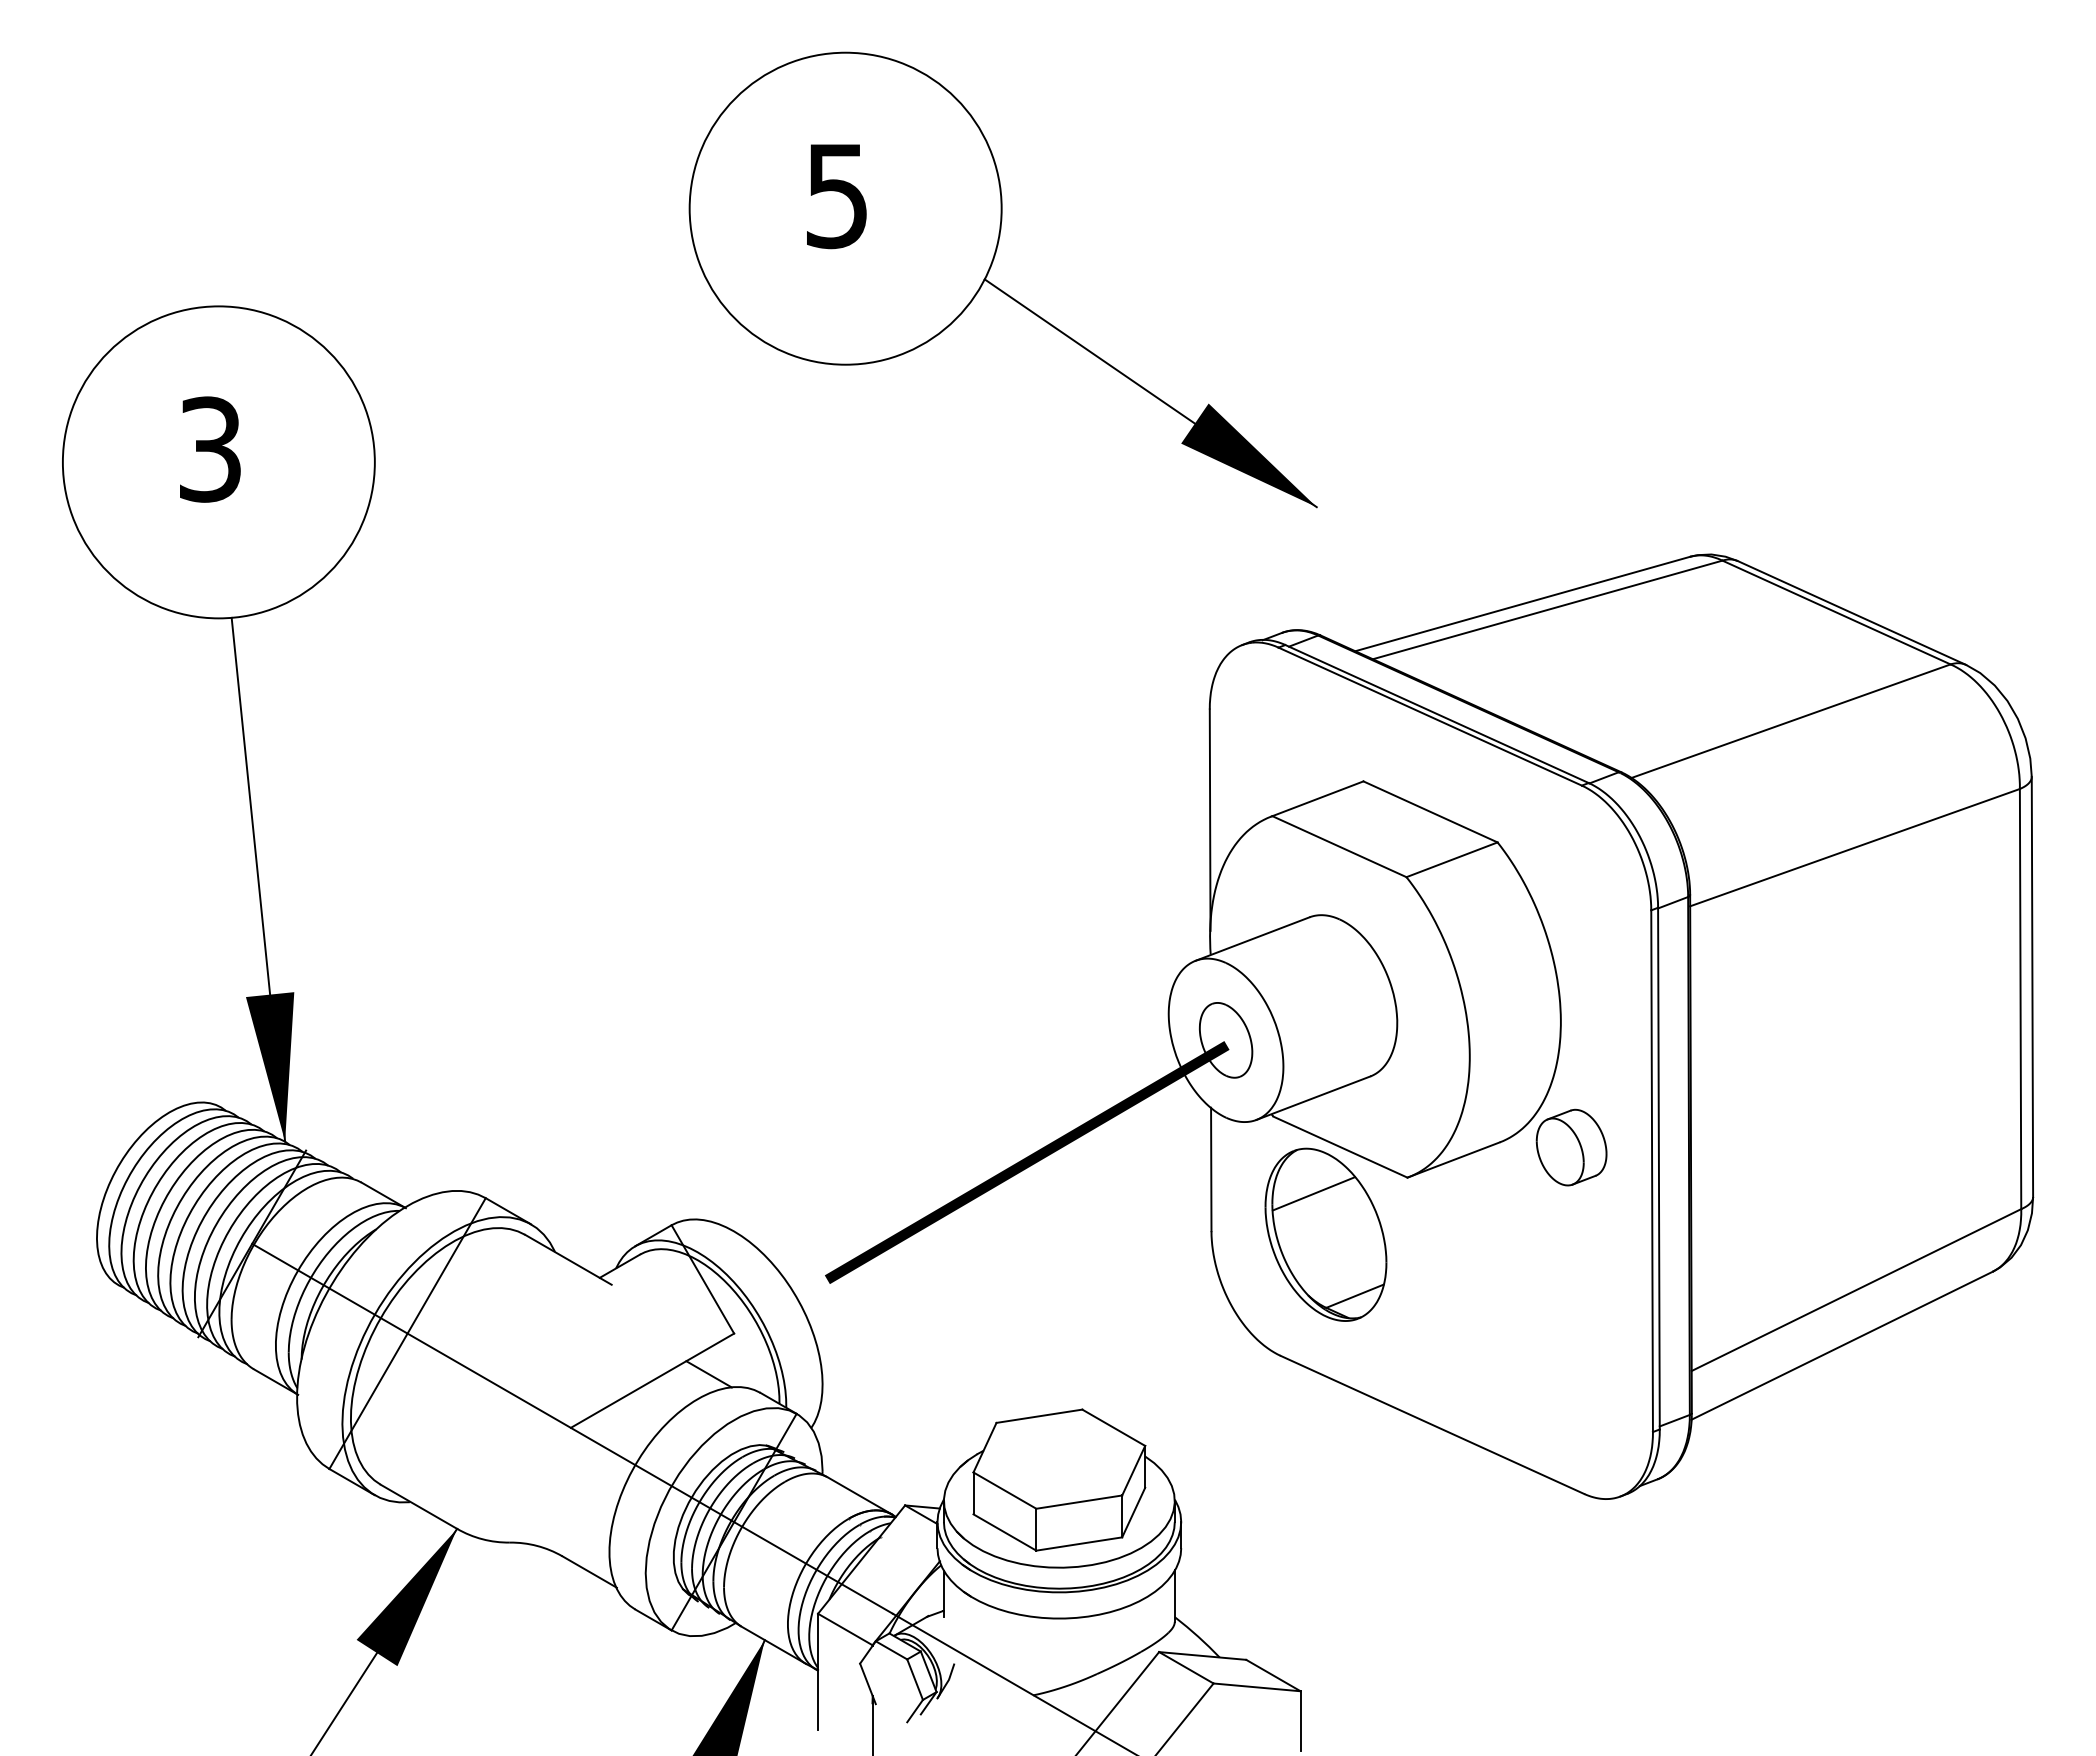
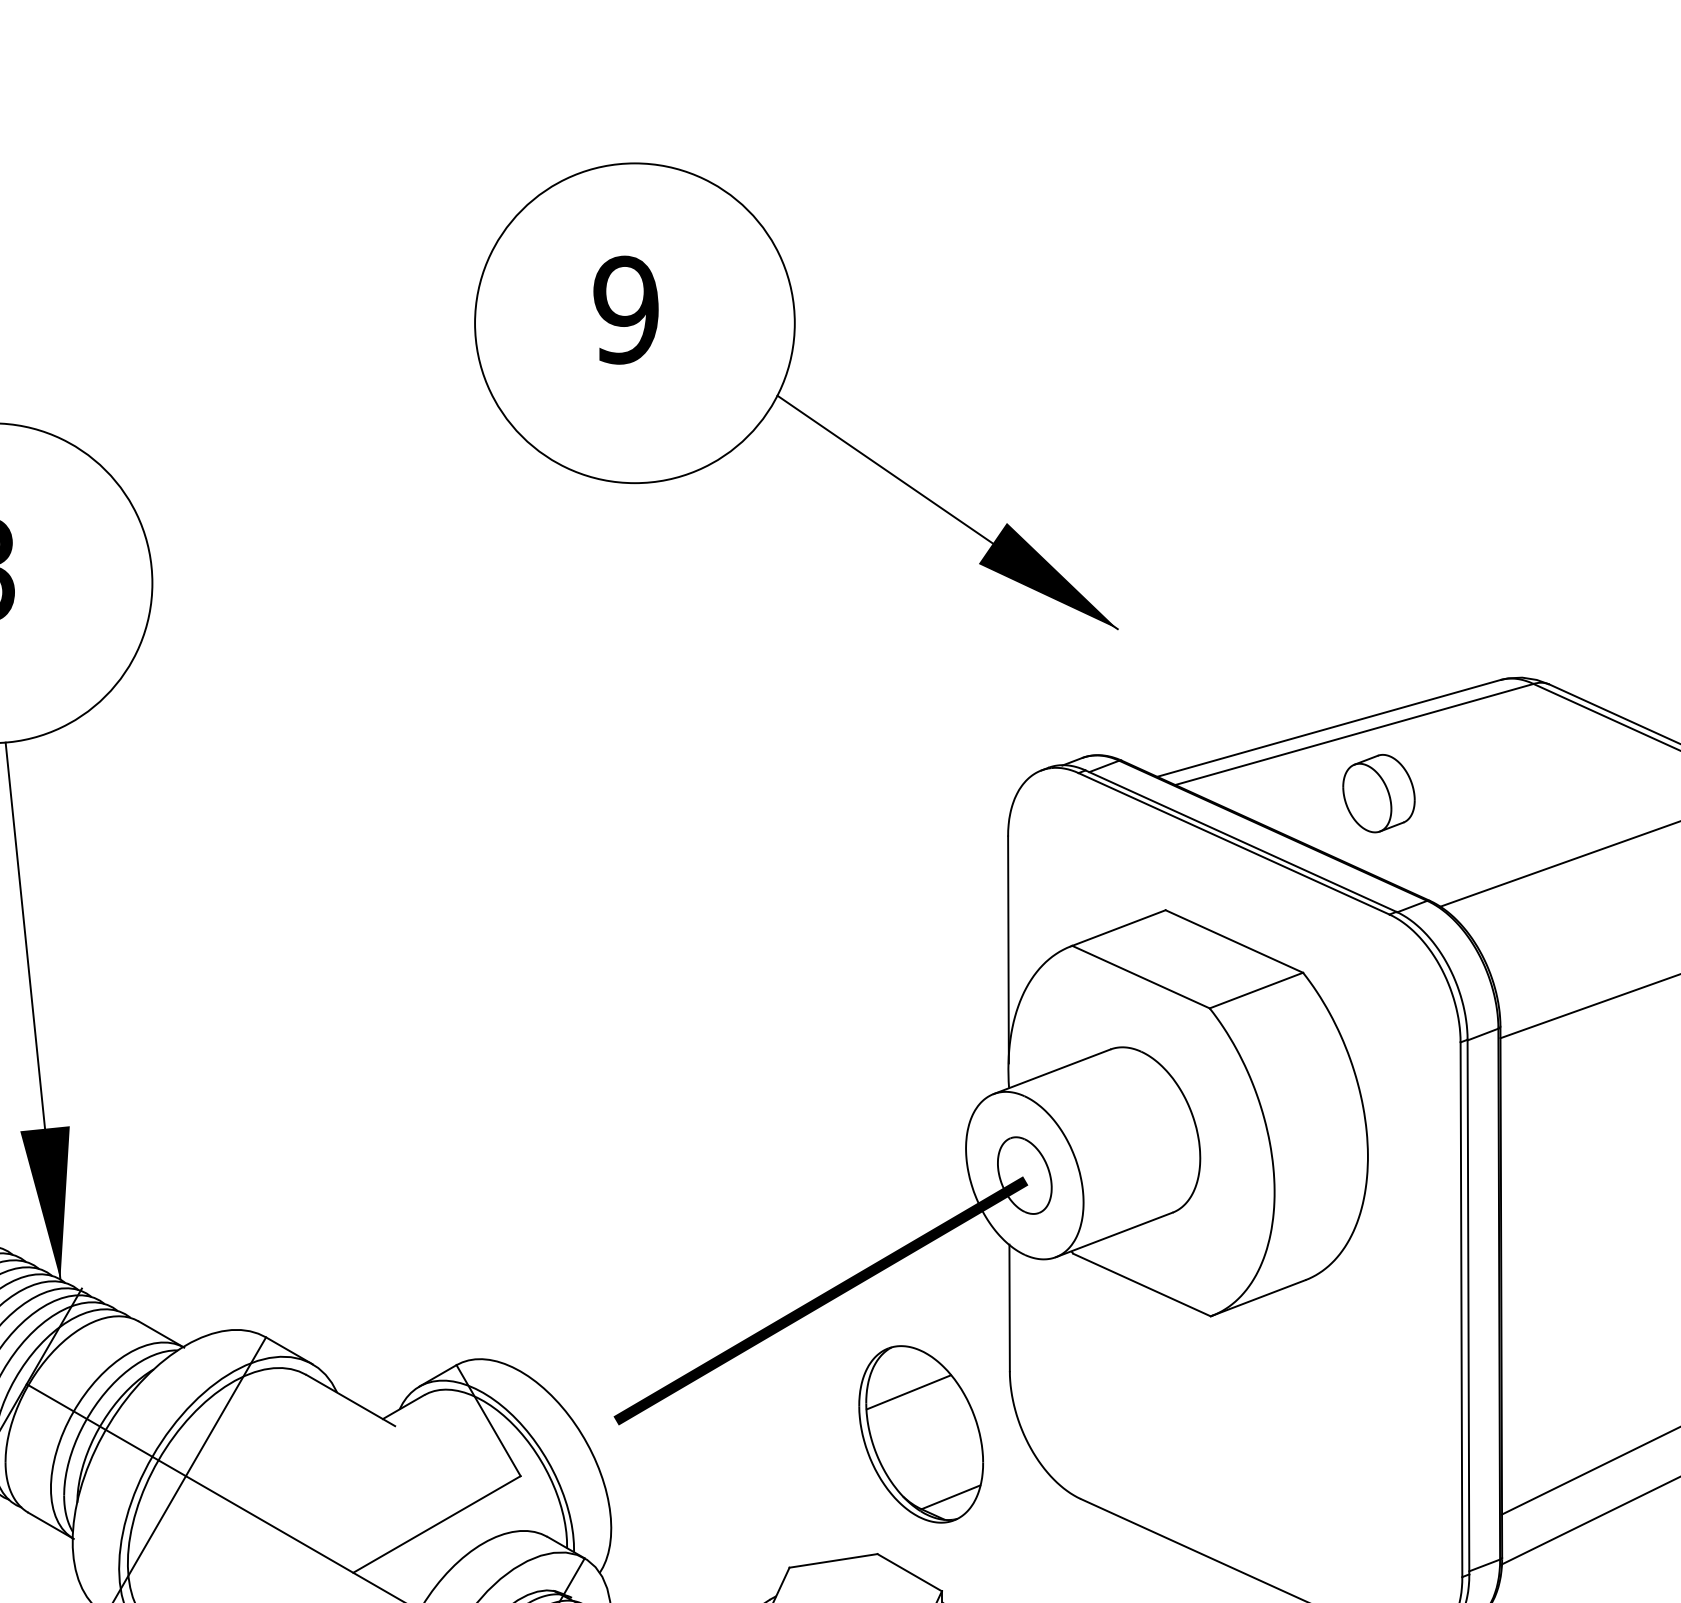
text: (836, 195) -> (625, 309), 5 -> 9
part: (1571, 1147) -> (1378, 793), moved
part: (1325, 1234) -> (920, 1434), moved
line: (708, 1374) -> (494, 1518), removed

